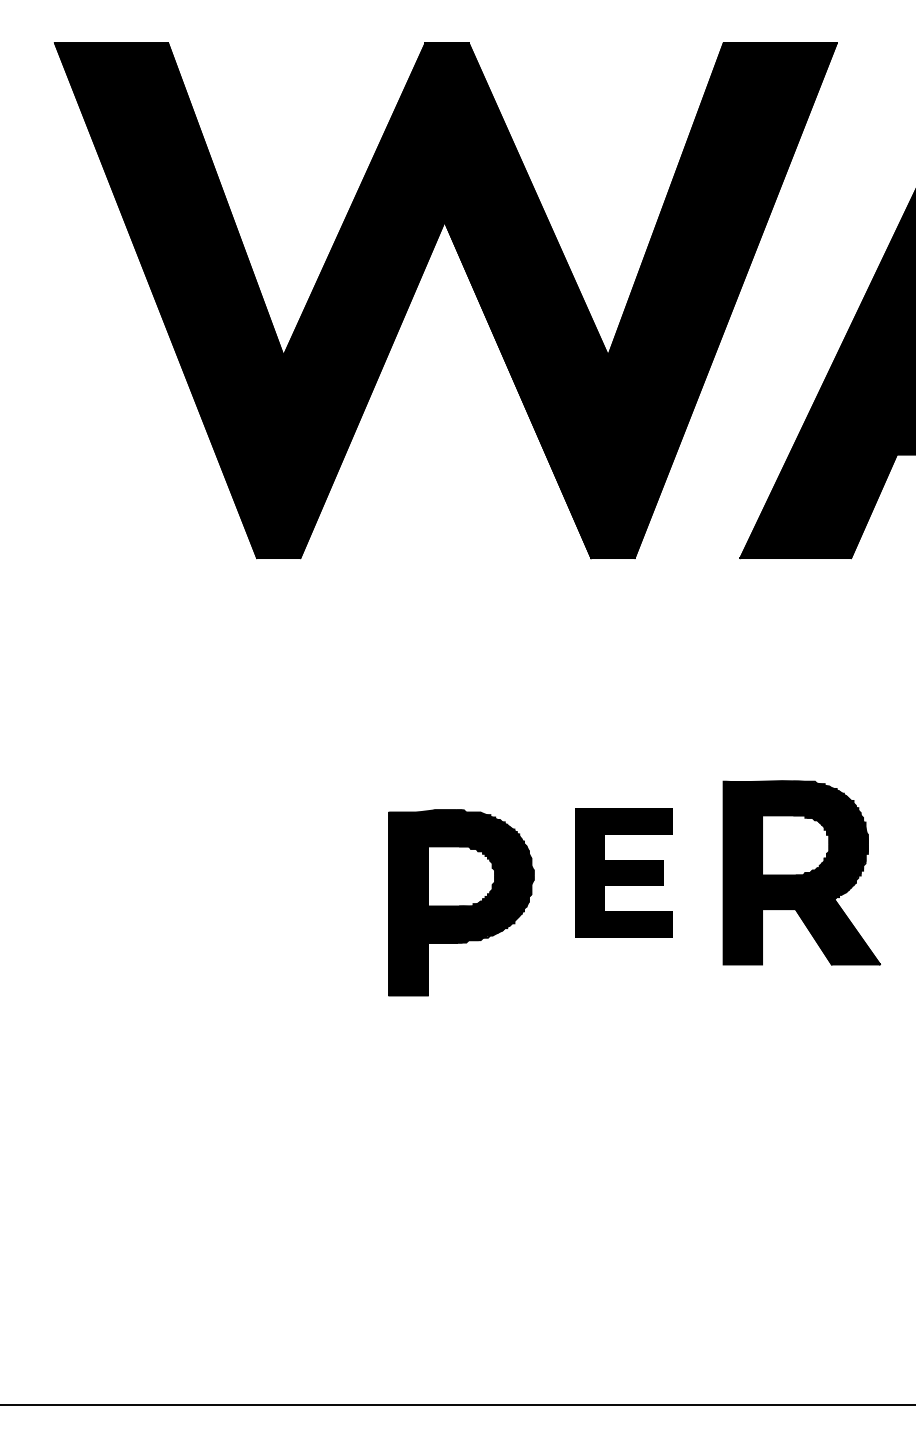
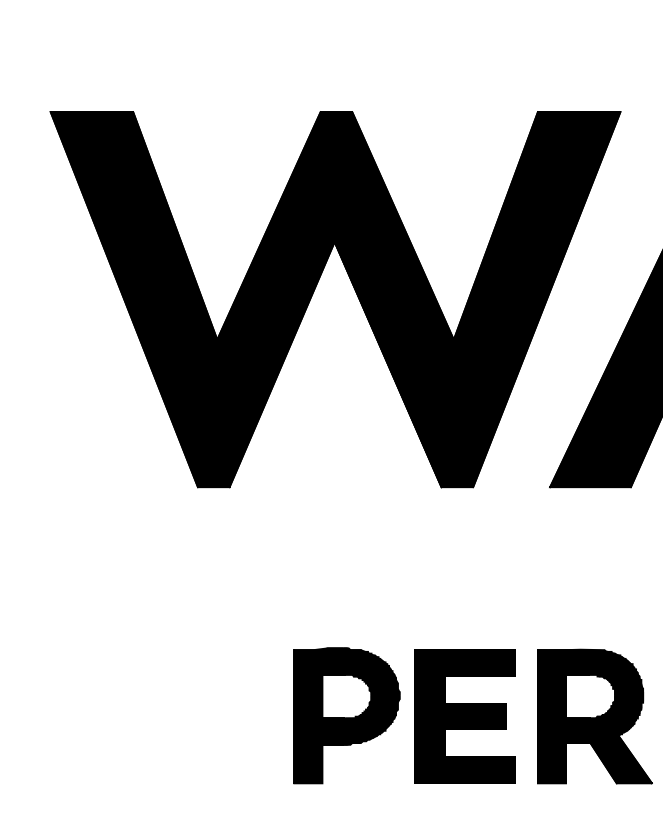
part: (623, 872) -> (464, 716), size x1.43
part: (461, 902) -> (346, 715), moved

